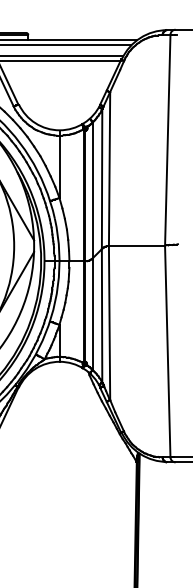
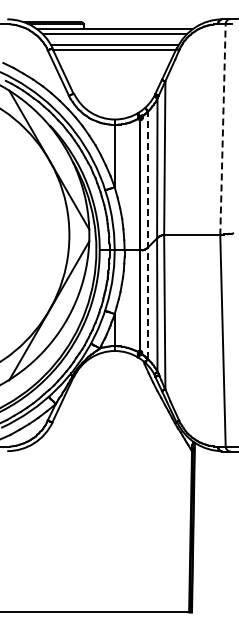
line: (167, 140) -> (222, 129), solid -> dashed
line: (92, 246) -> (147, 235), solid -> dashed

